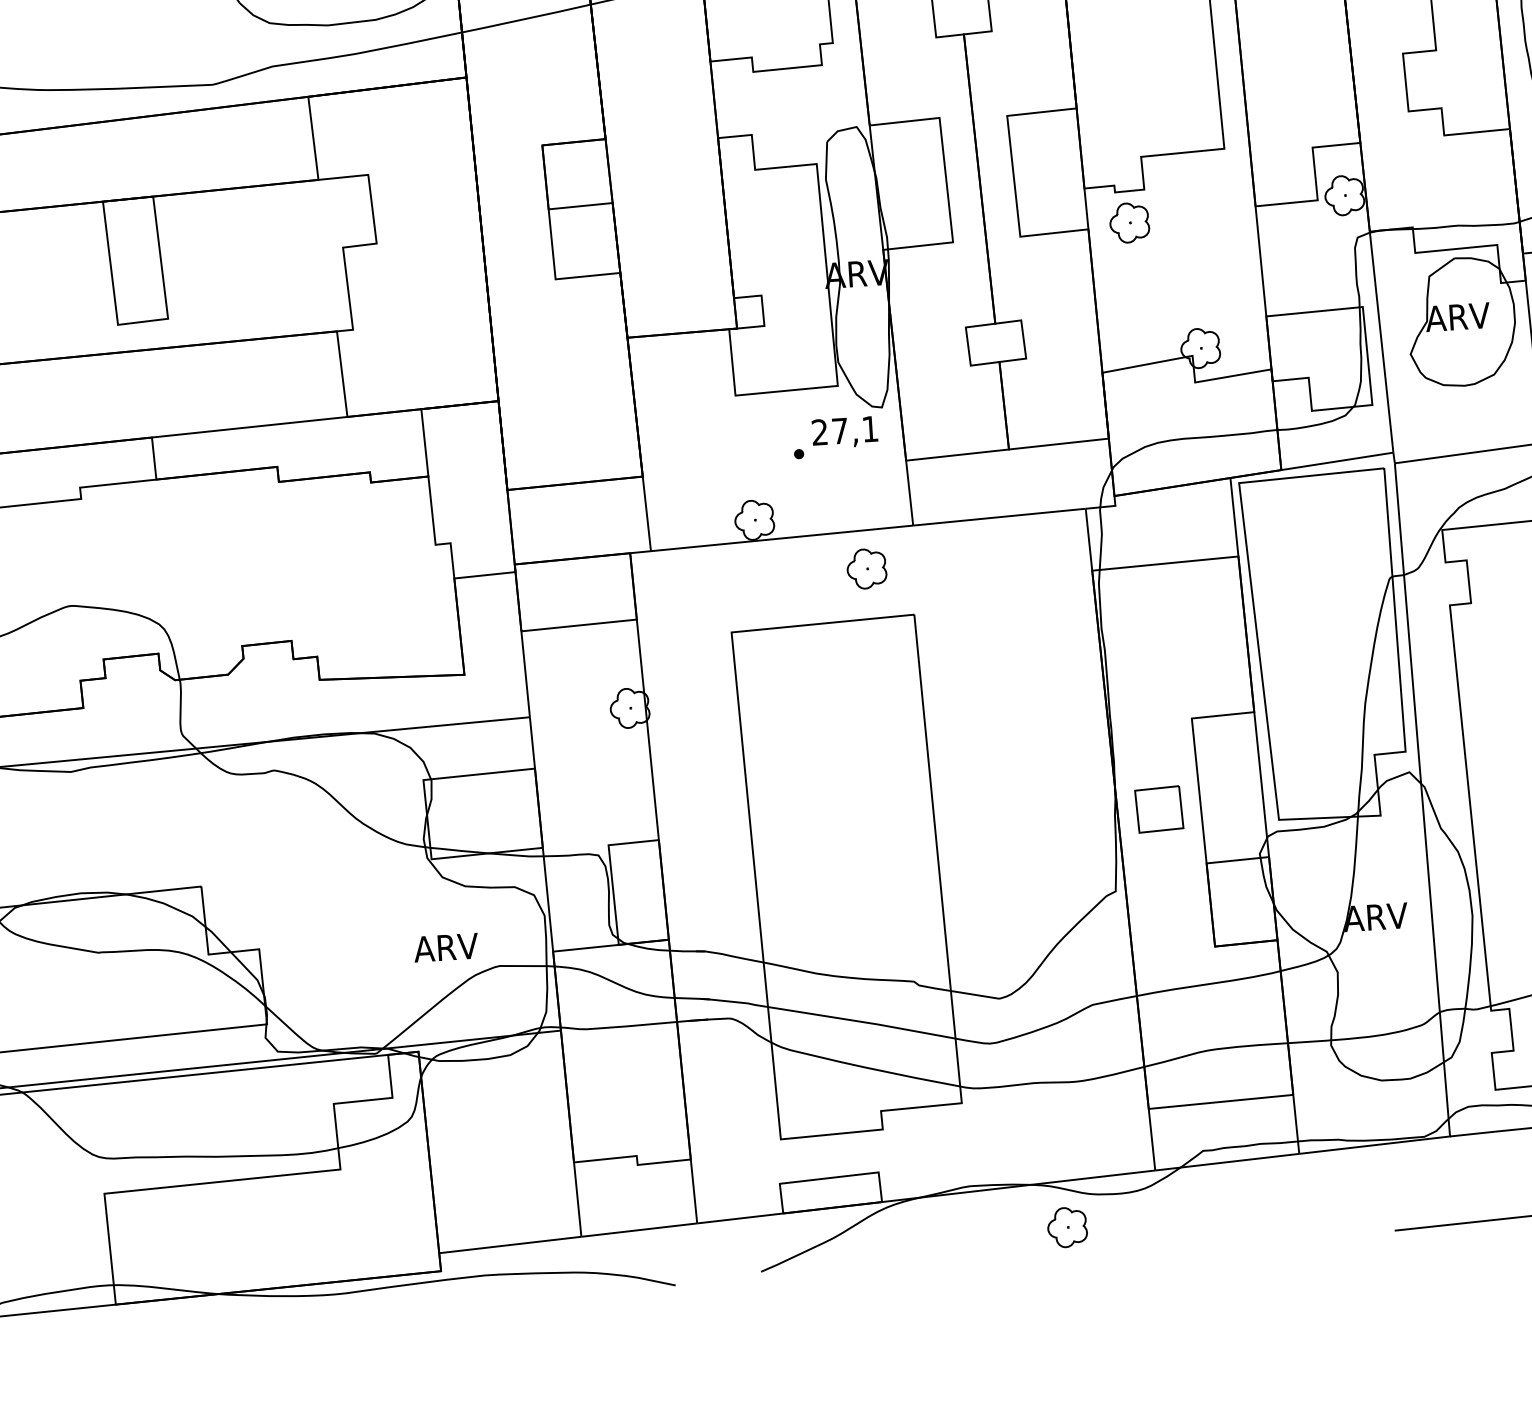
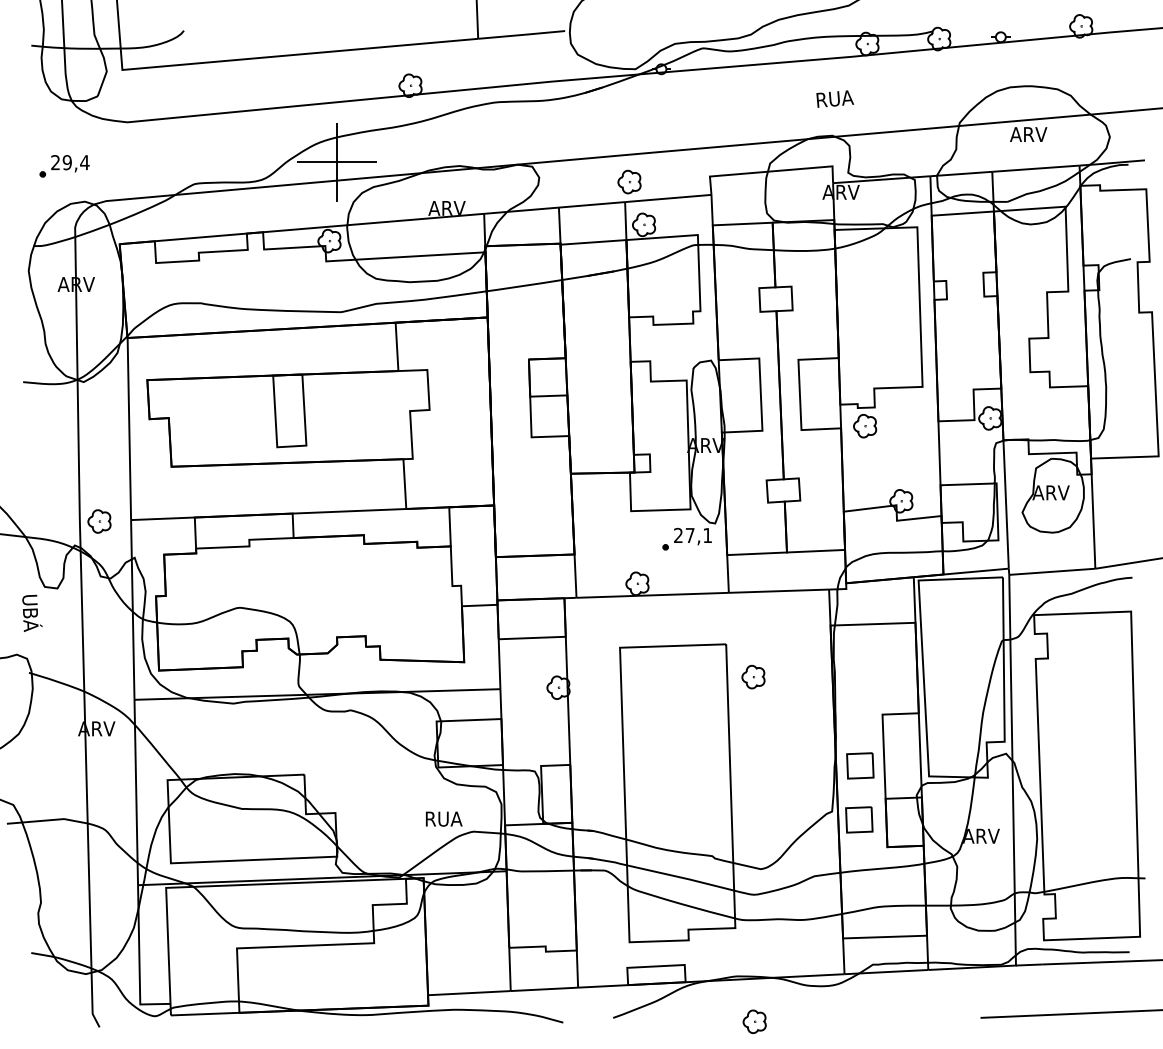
part: (866, 567) -> (753, 676), moved
part: (1163, 901) -> (859, 819), added
text: (446, 946) -> (443, 818), ARV -> RUA
part: (1067, 1226) -> (754, 1021), moved

